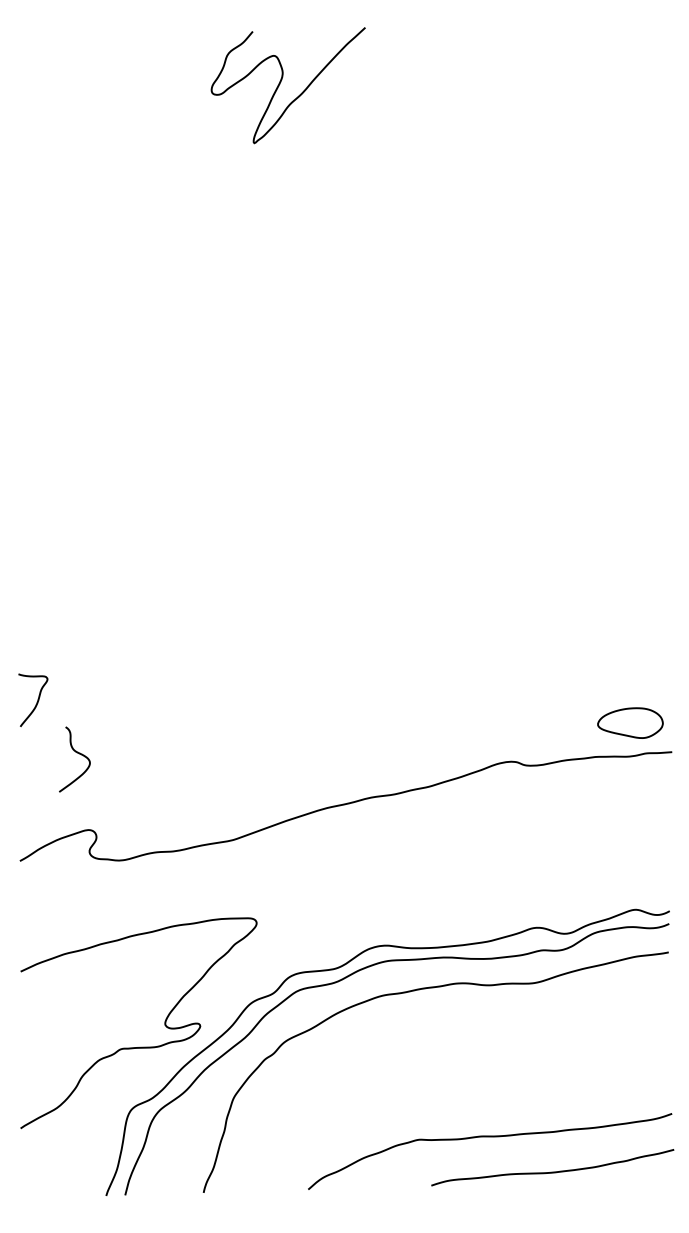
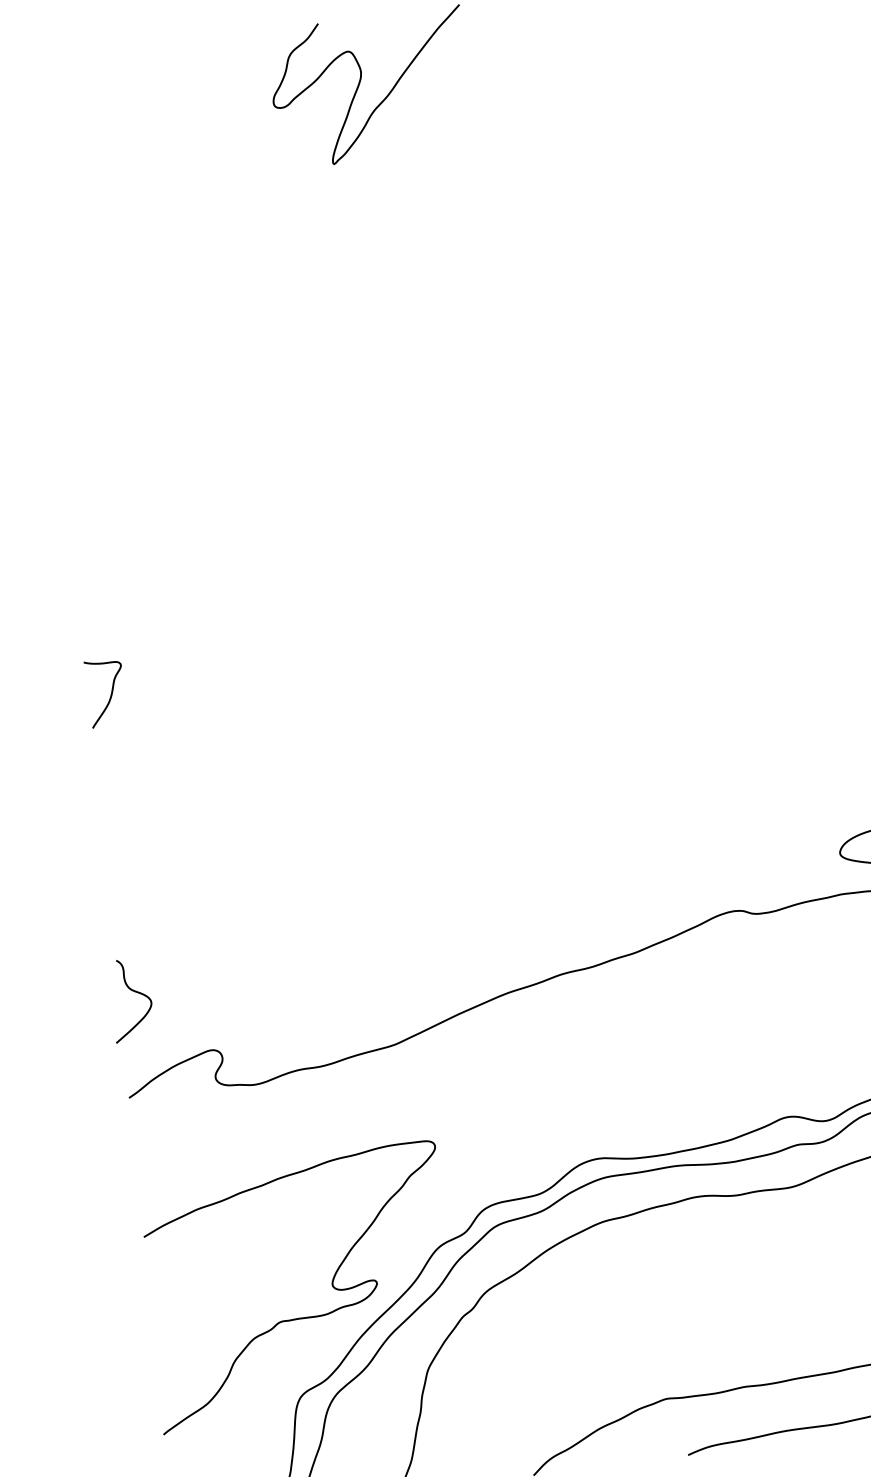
curve: (36, 702) -> (109, 695), moved
curve: (77, 753) -> (134, 992), moved

